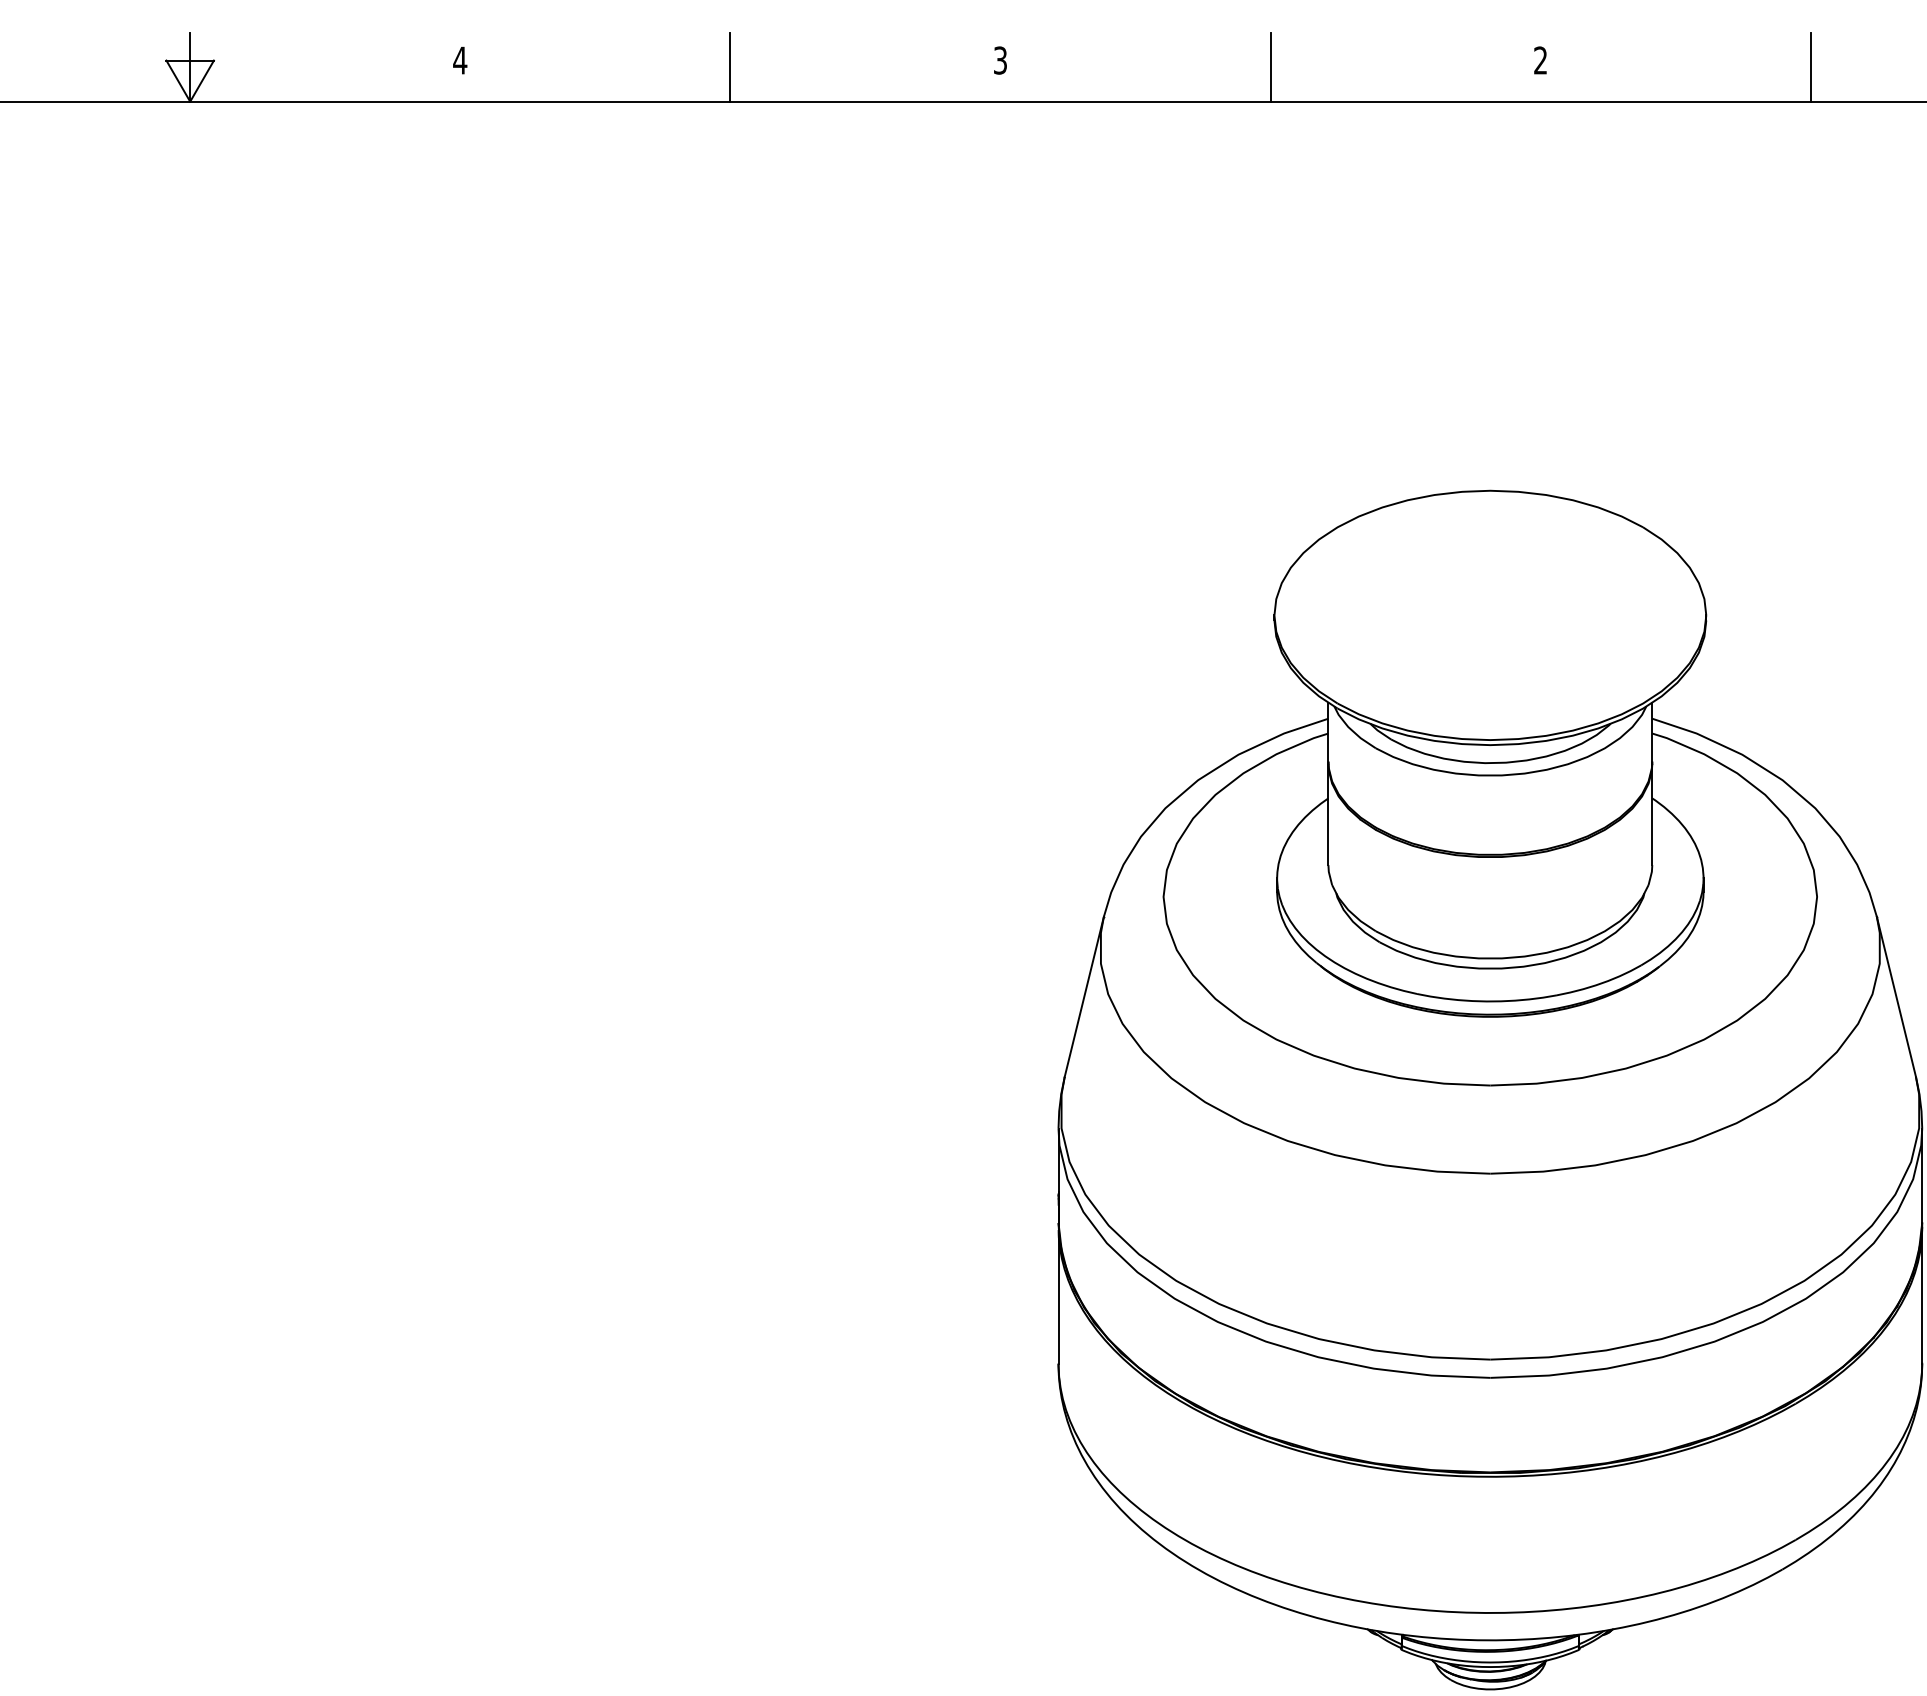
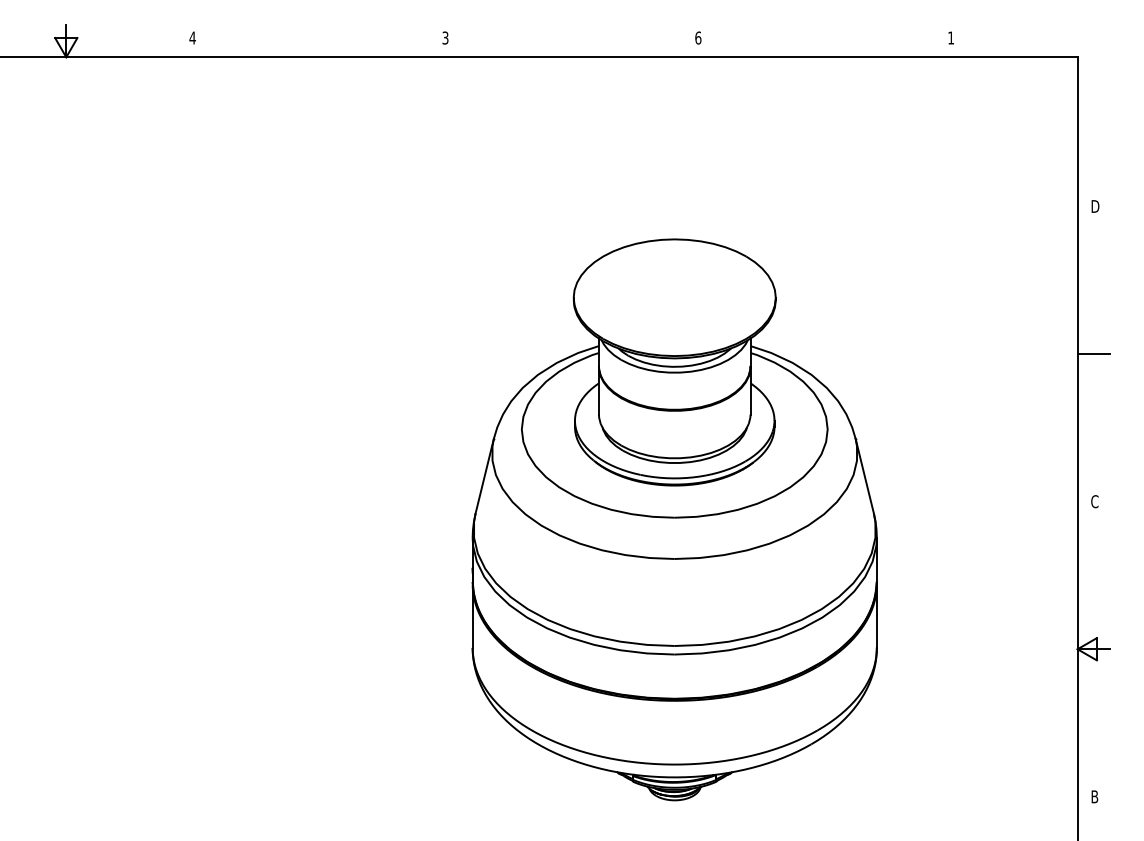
text: (1541, 59) -> (698, 37), 2 -> 6
line: (731, 67) -> (319, 41), removed
line: (1269, 67) -> (571, 41), removed
line: (1810, 67) -> (824, 41), removed

